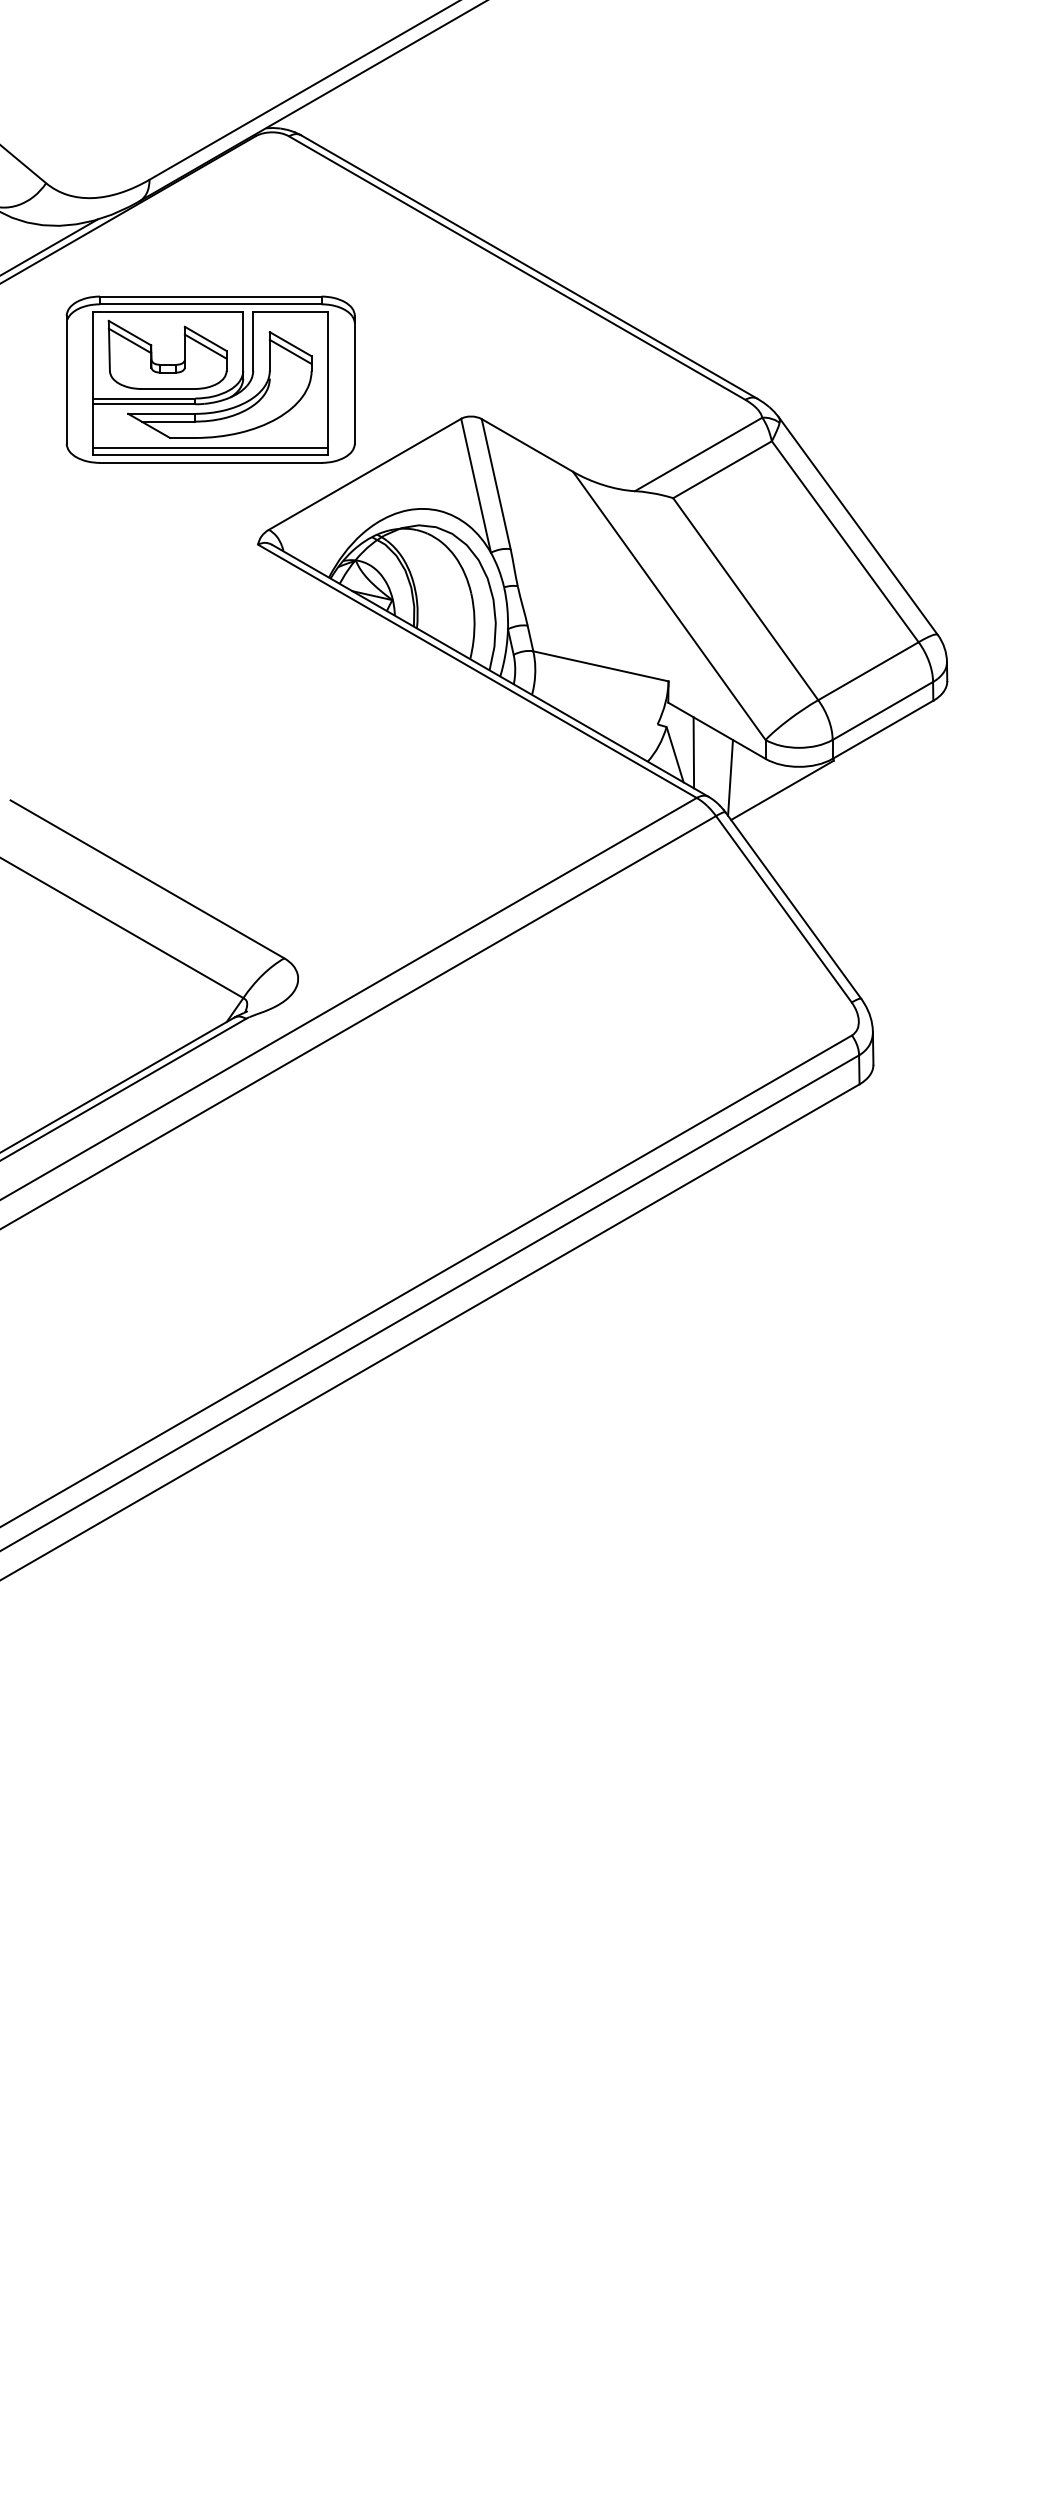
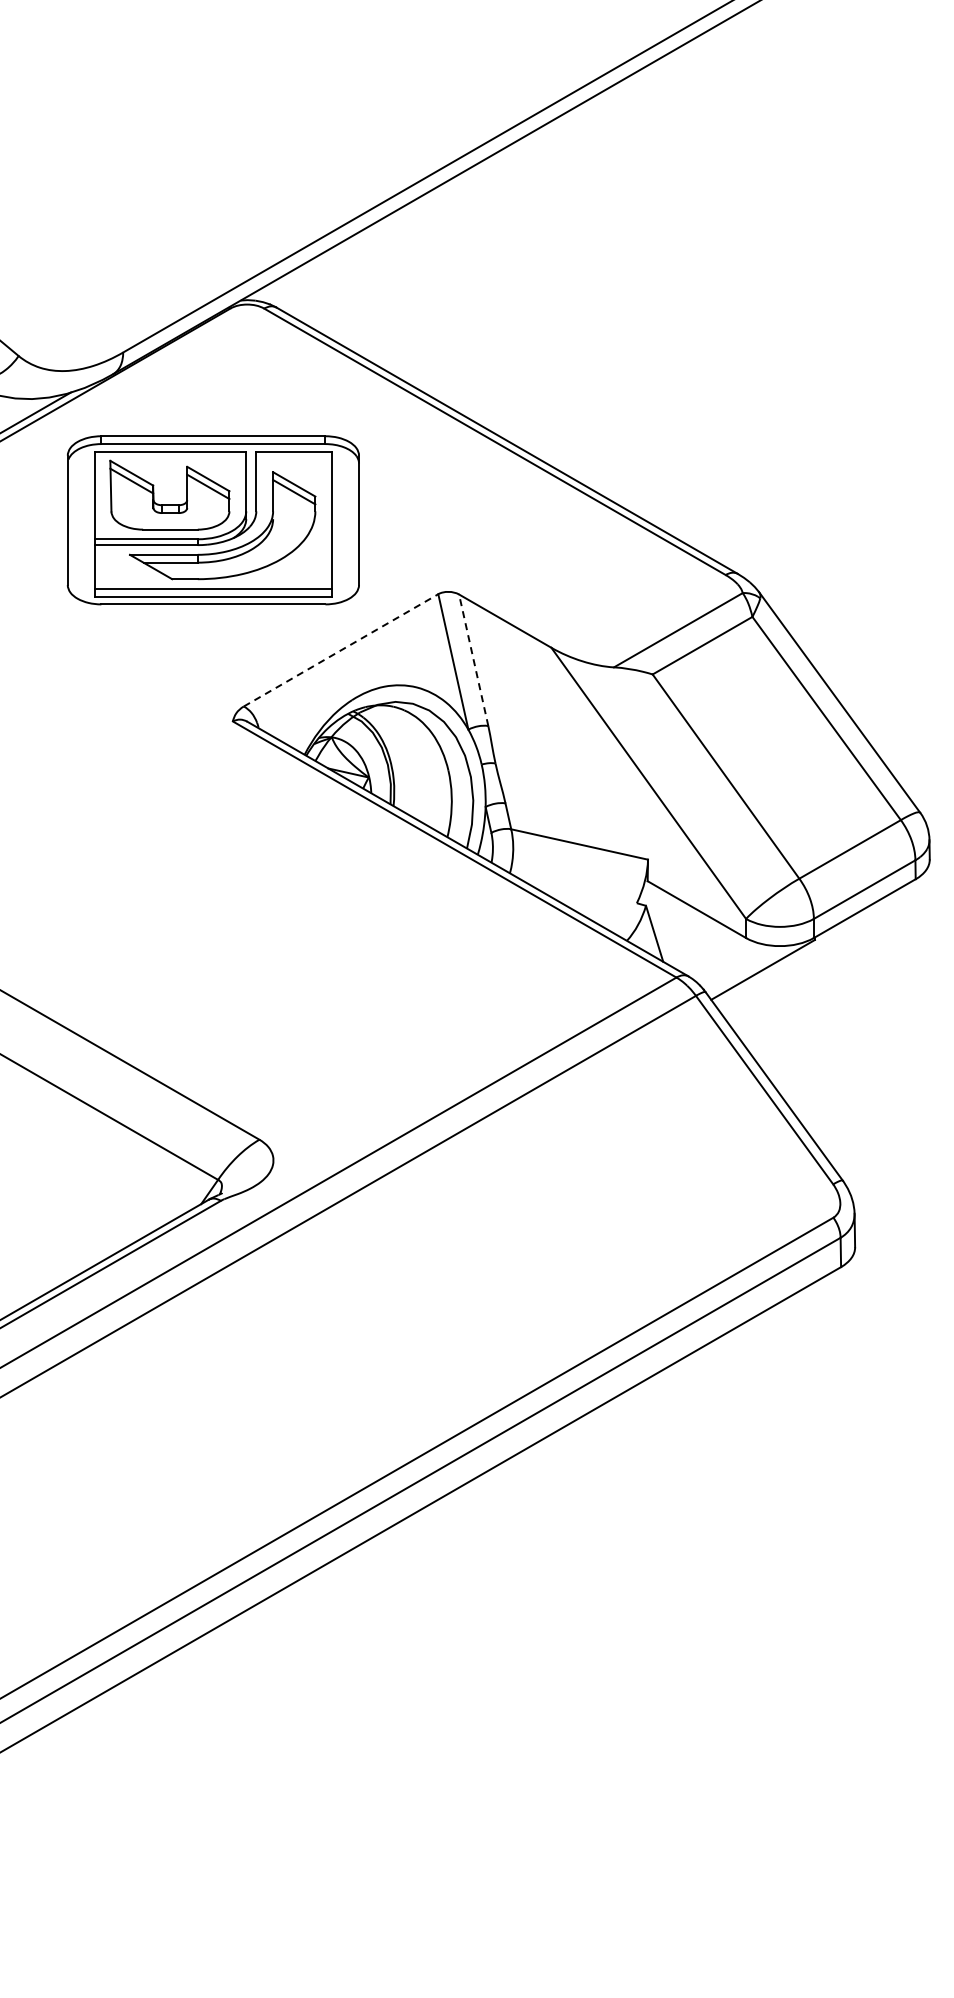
part: (210, 379) -> (213, 520), moved
line: (365, 474) -> (341, 650), solid -> dashed
line: (496, 484) -> (474, 660), solid -> dashed
line: (693, 752) -> (673, 931), removed
line: (730, 777) -> (710, 956), removed

